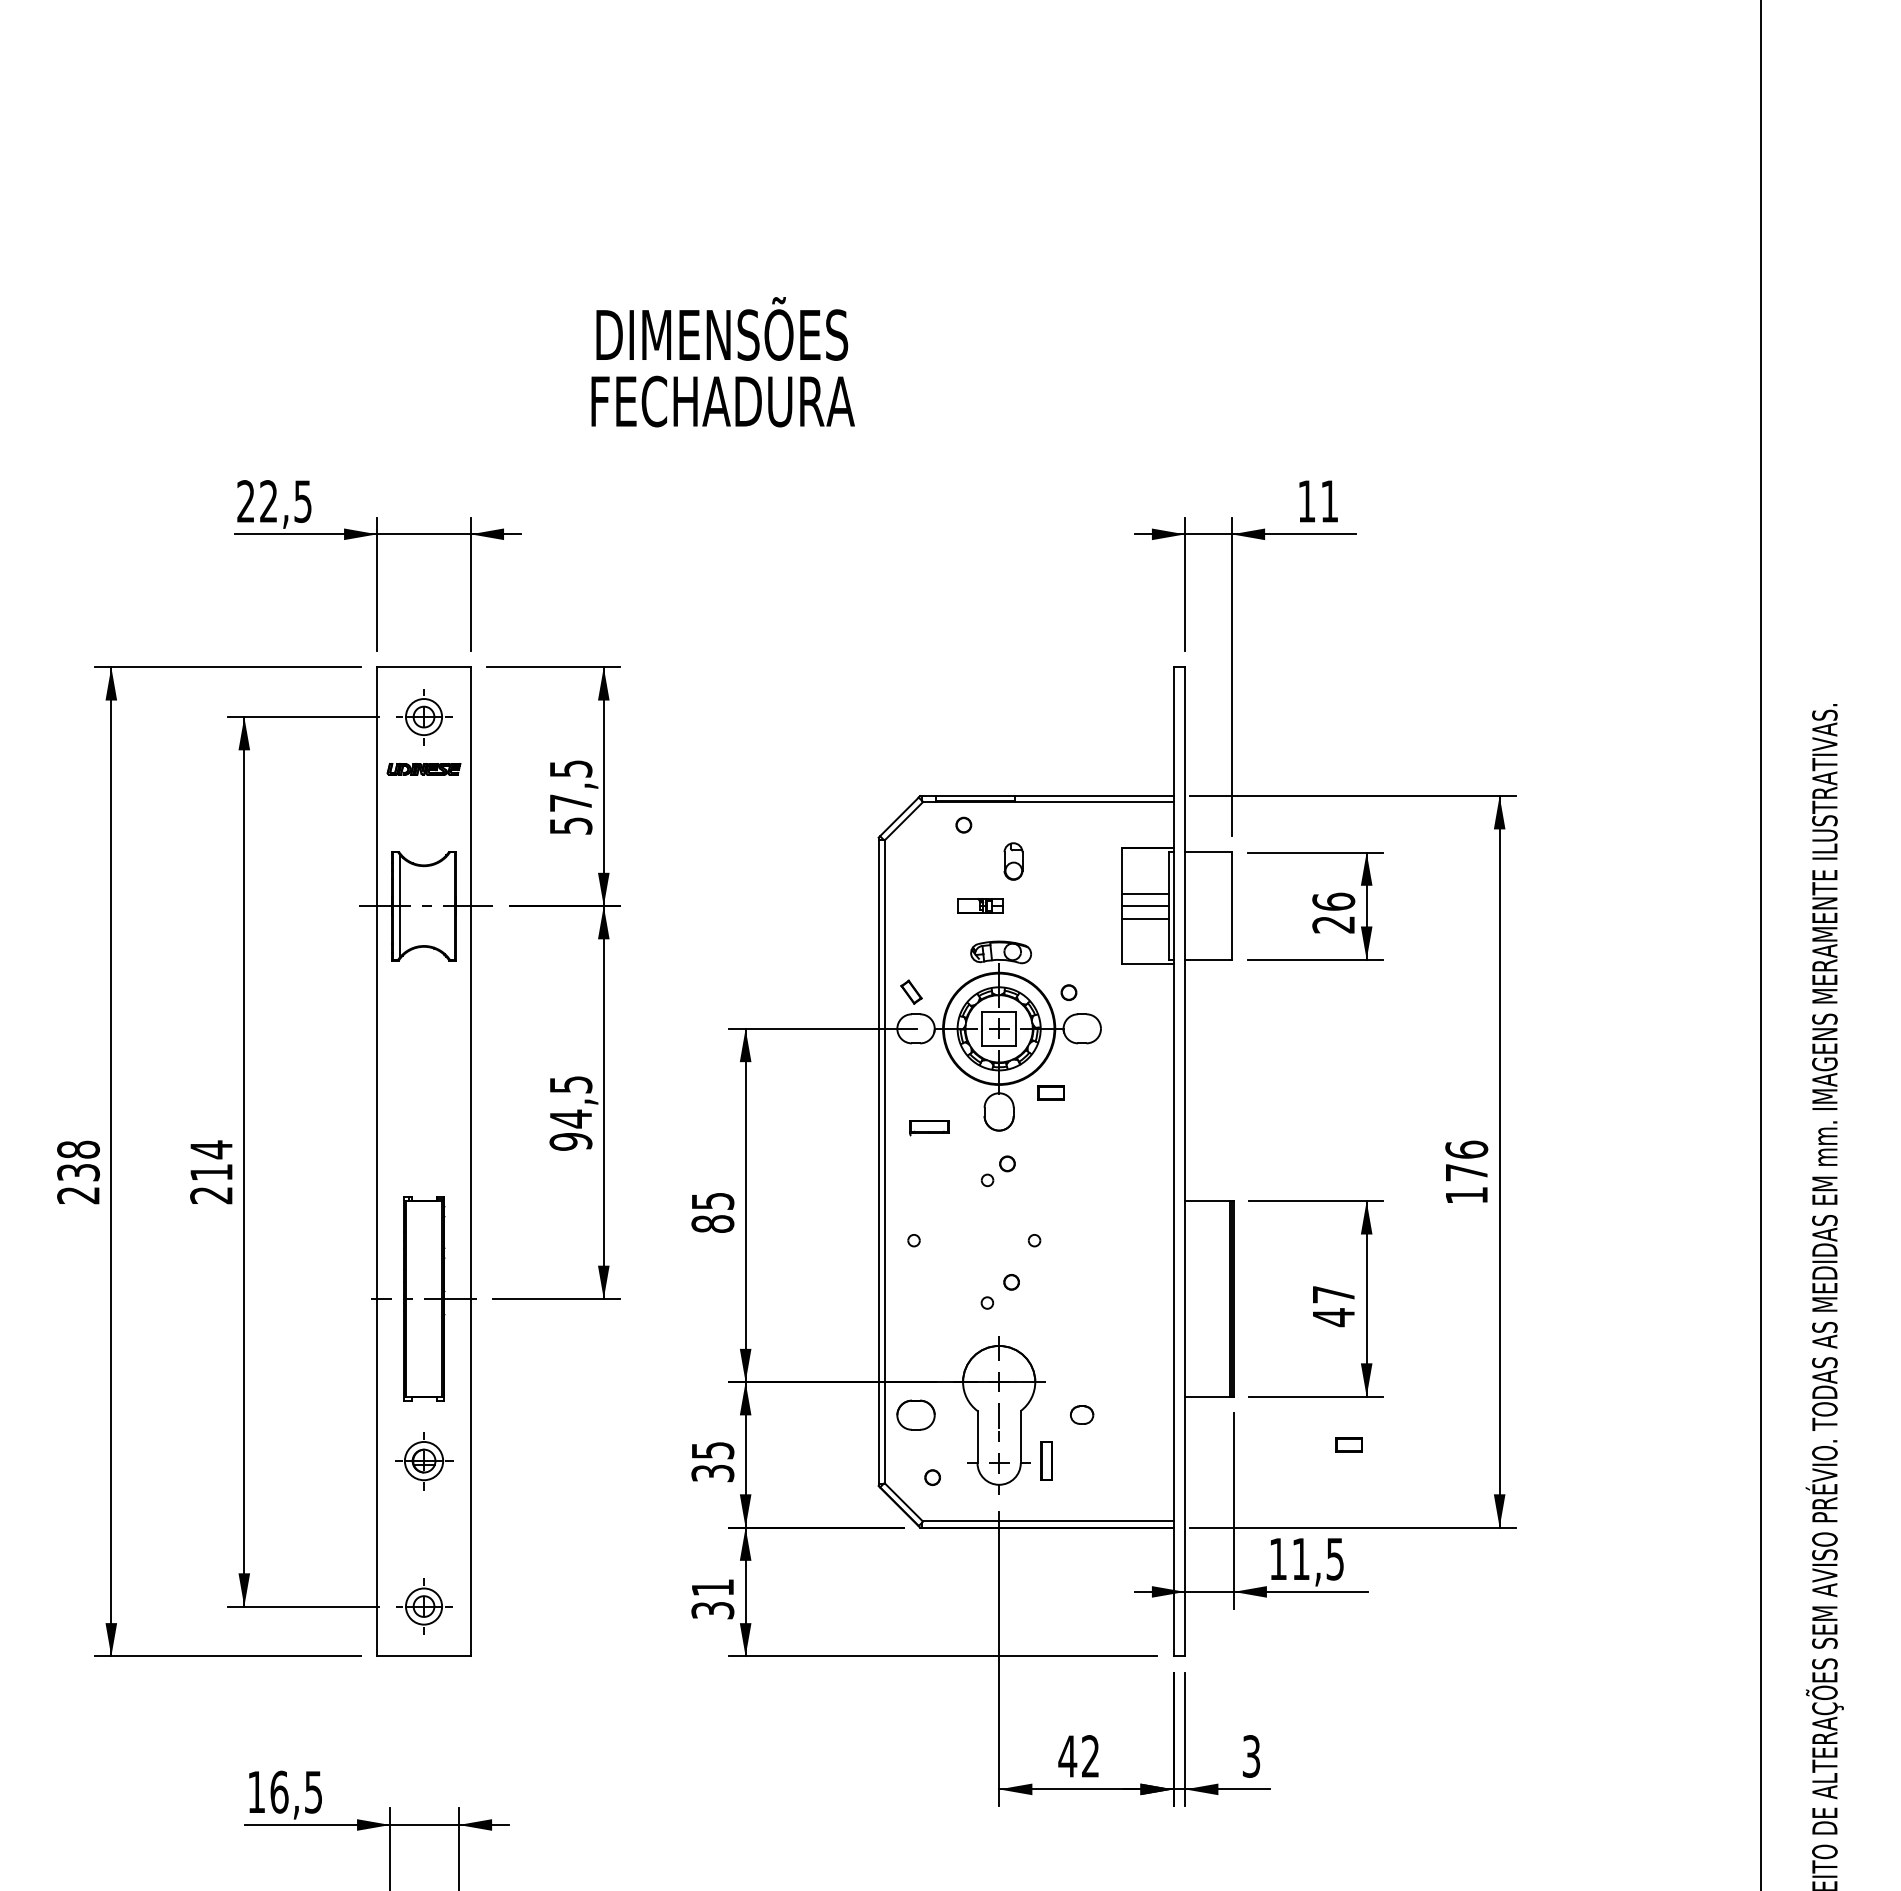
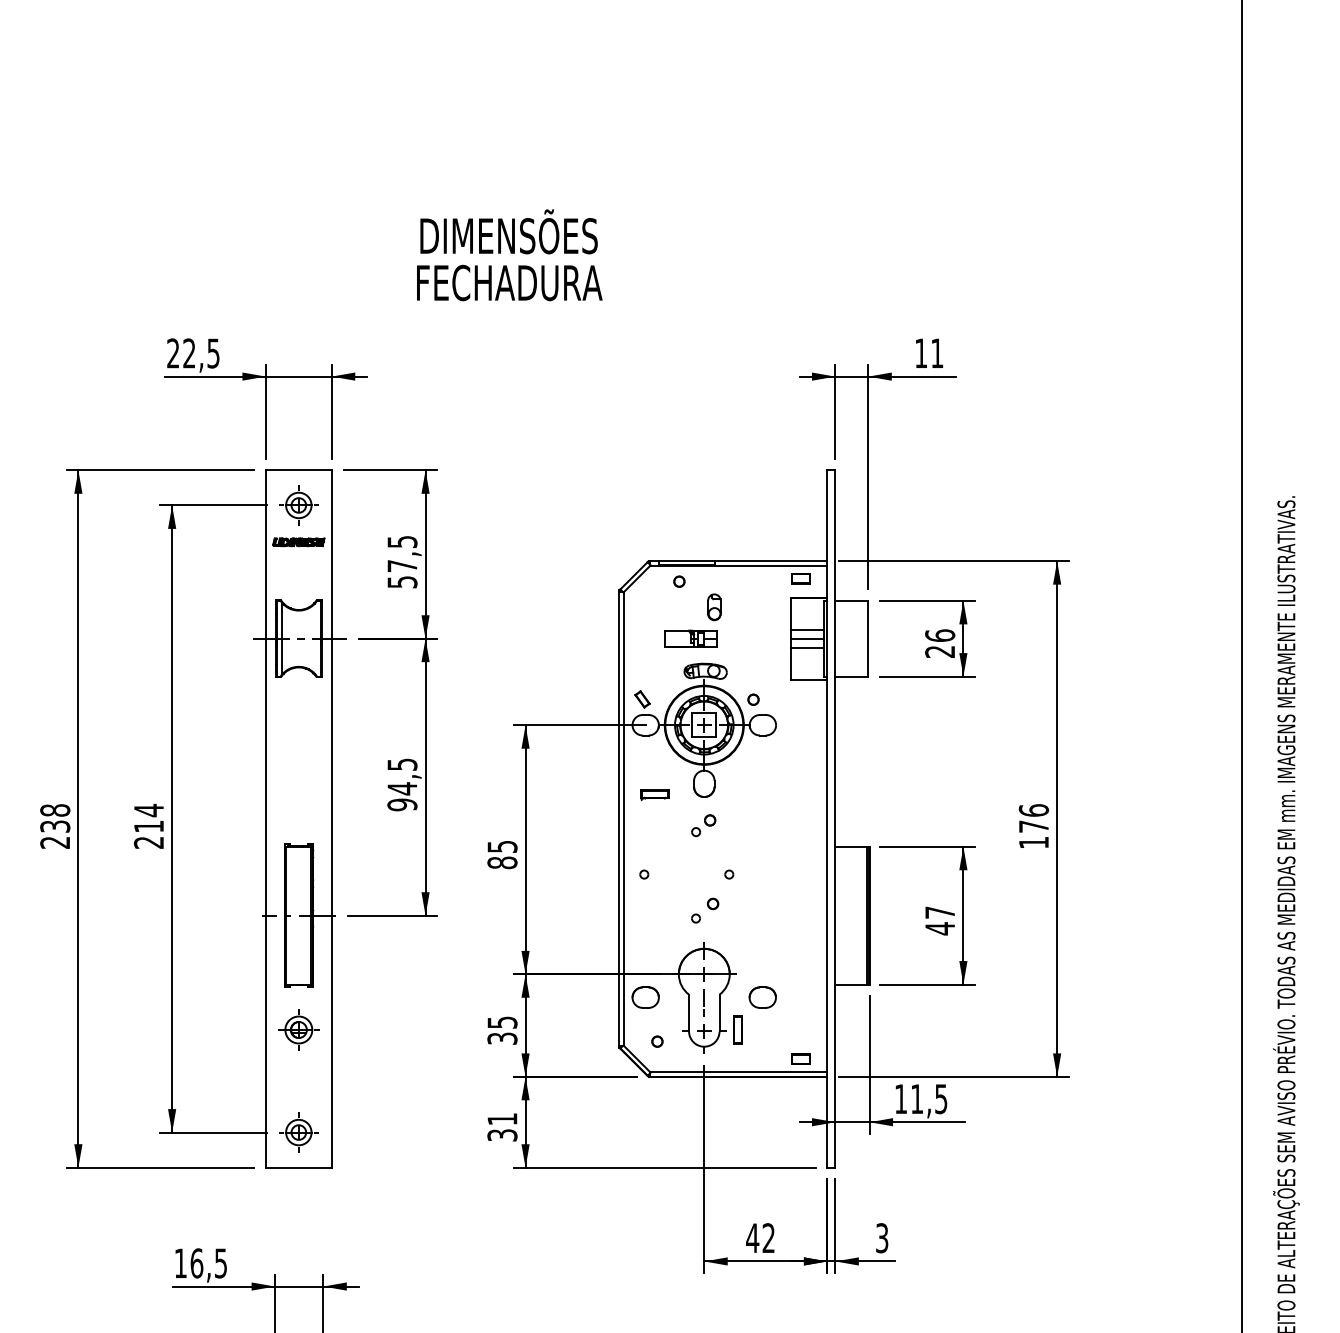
part: (980, 905) -> (691, 638), size x1.67
part: (1050, 1092) -> (800, 578), moved
part: (1081, 1414) -> (762, 997), size x1.67
part: (1348, 1444) -> (800, 1059), moved

